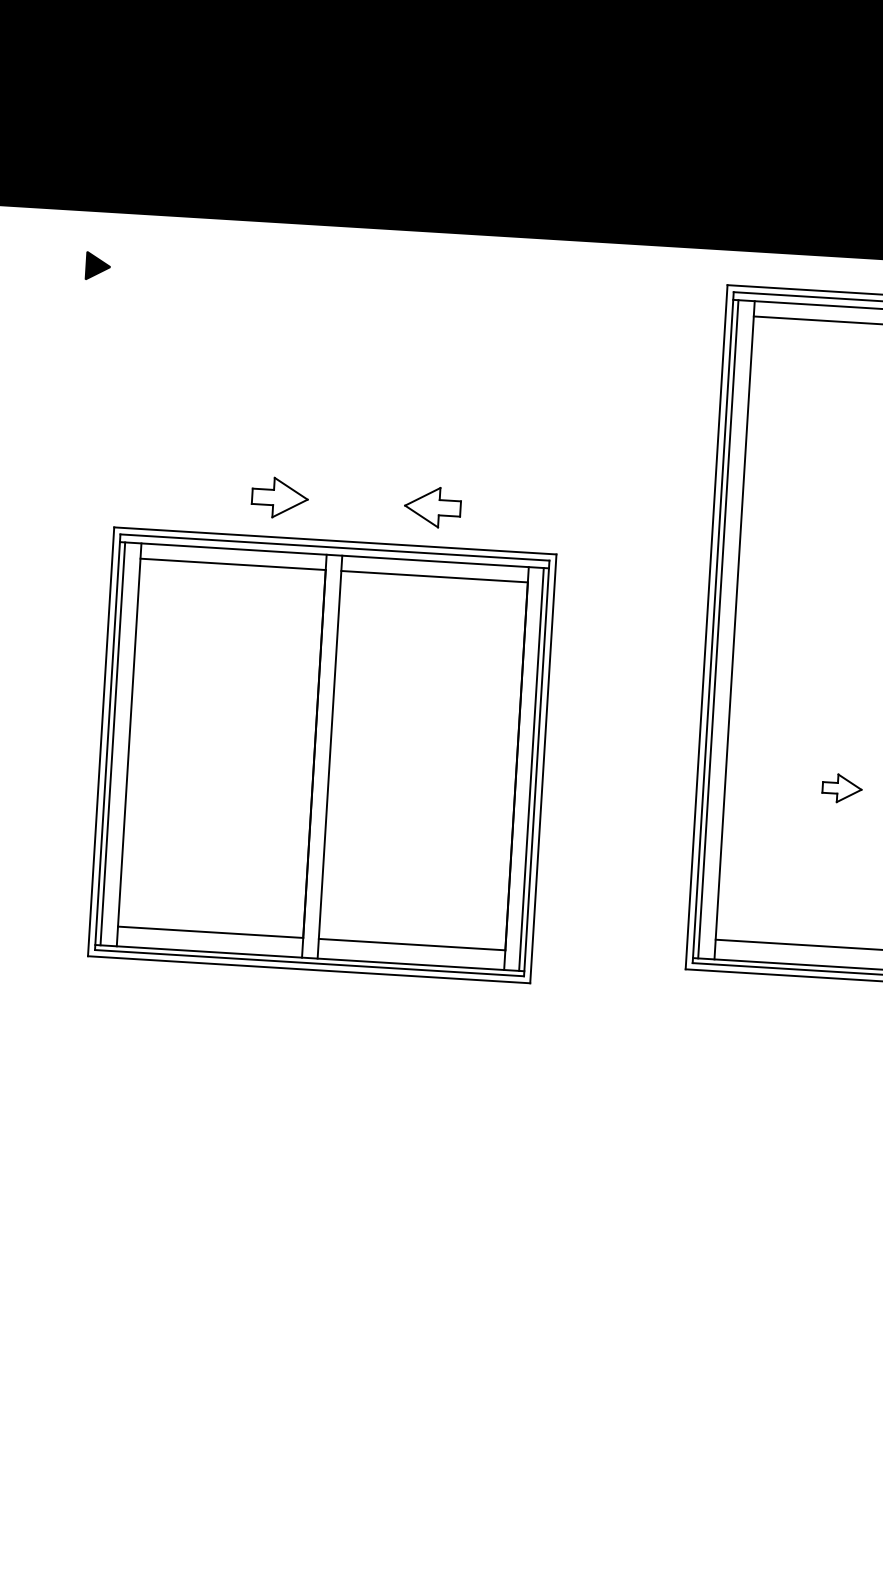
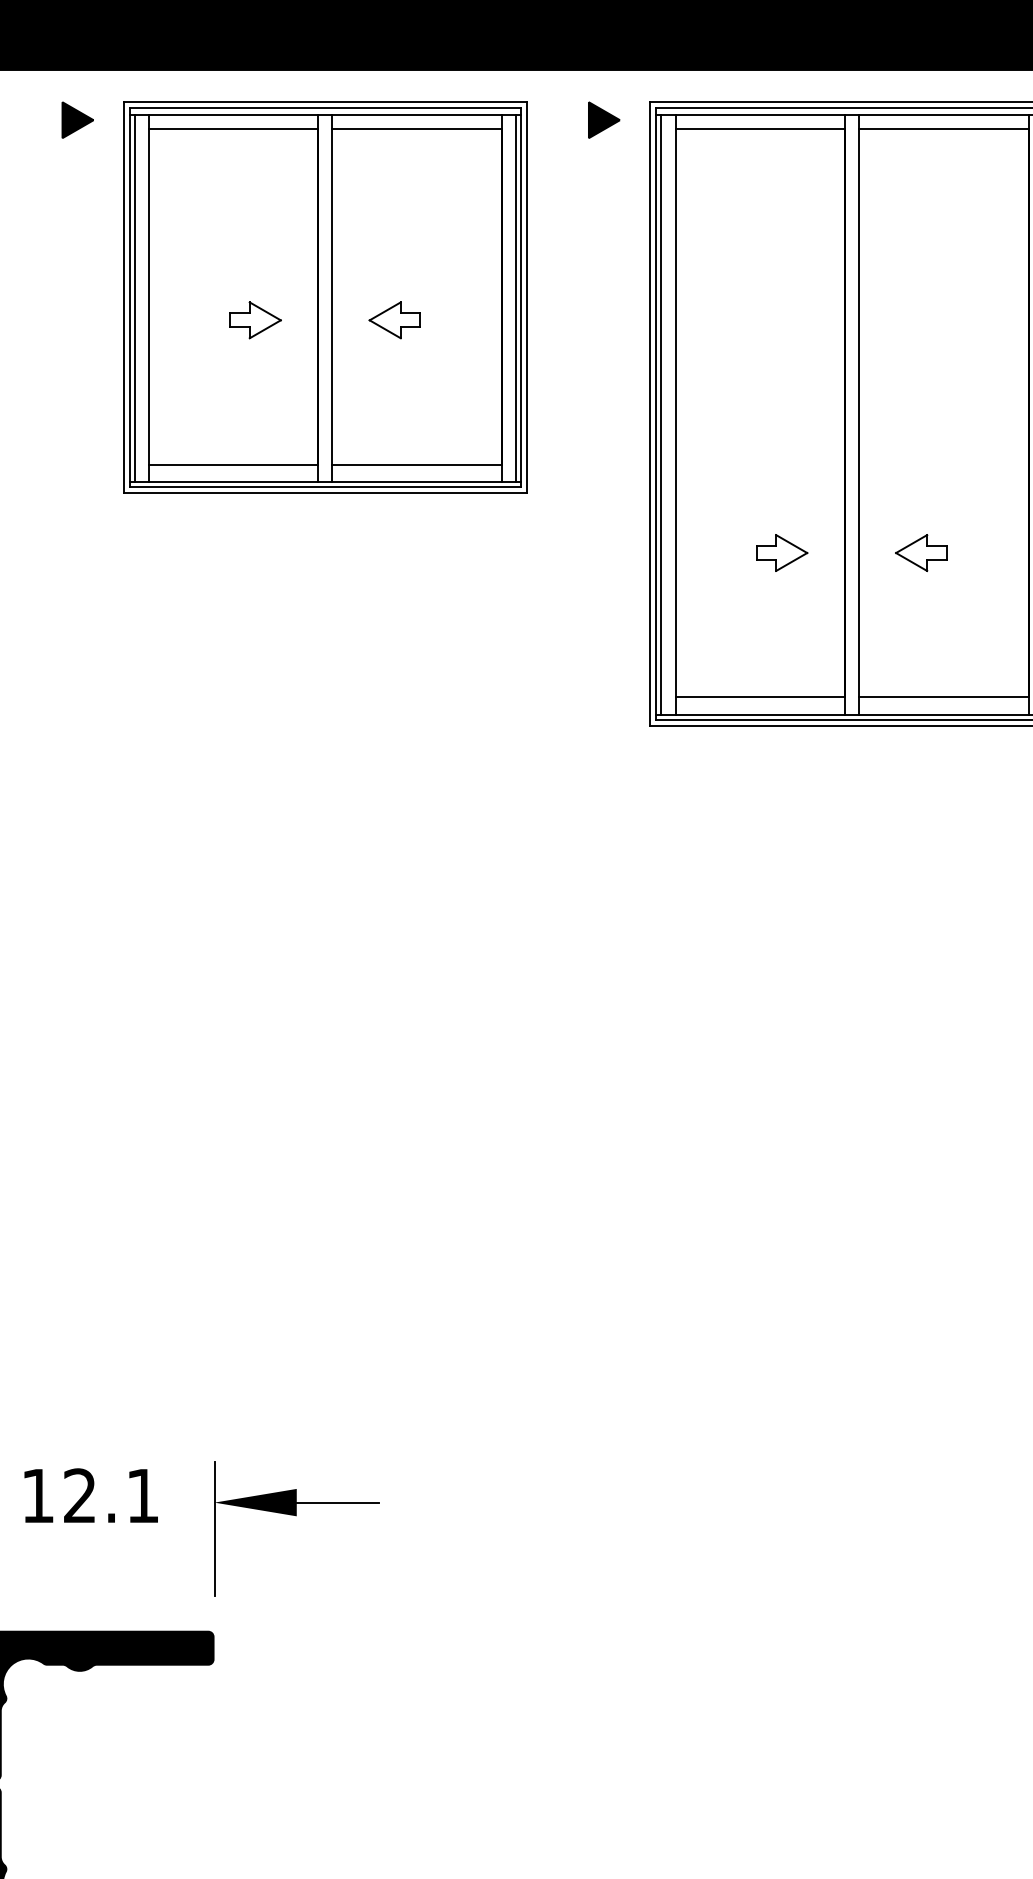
part: (98, 265) -> (77, 119), size x1.43
part: (676, 301) -> (604, 119), added
part: (322, 755) -> (325, 297), moved
part: (842, 788) -> (782, 552), size x1.43

